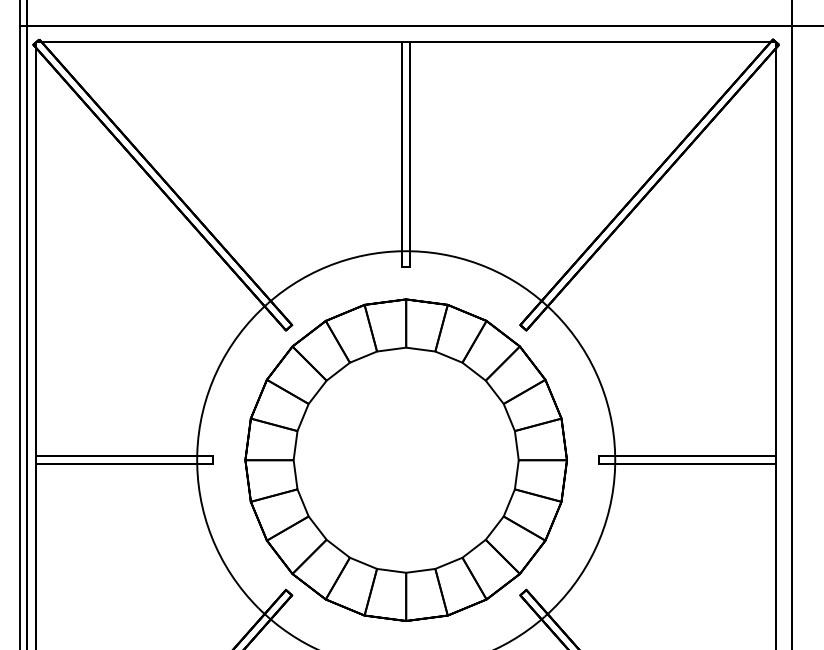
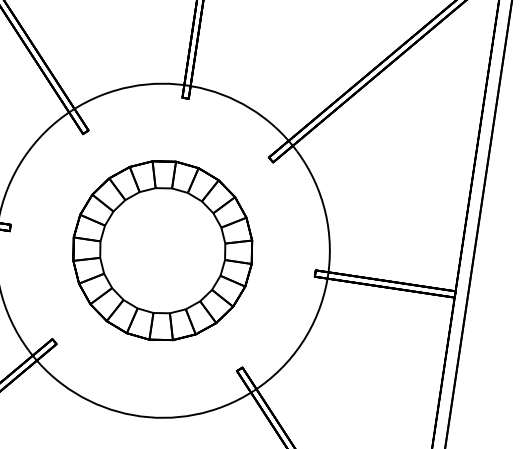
part: (405, 459) -> (162, 250), size x0.7

